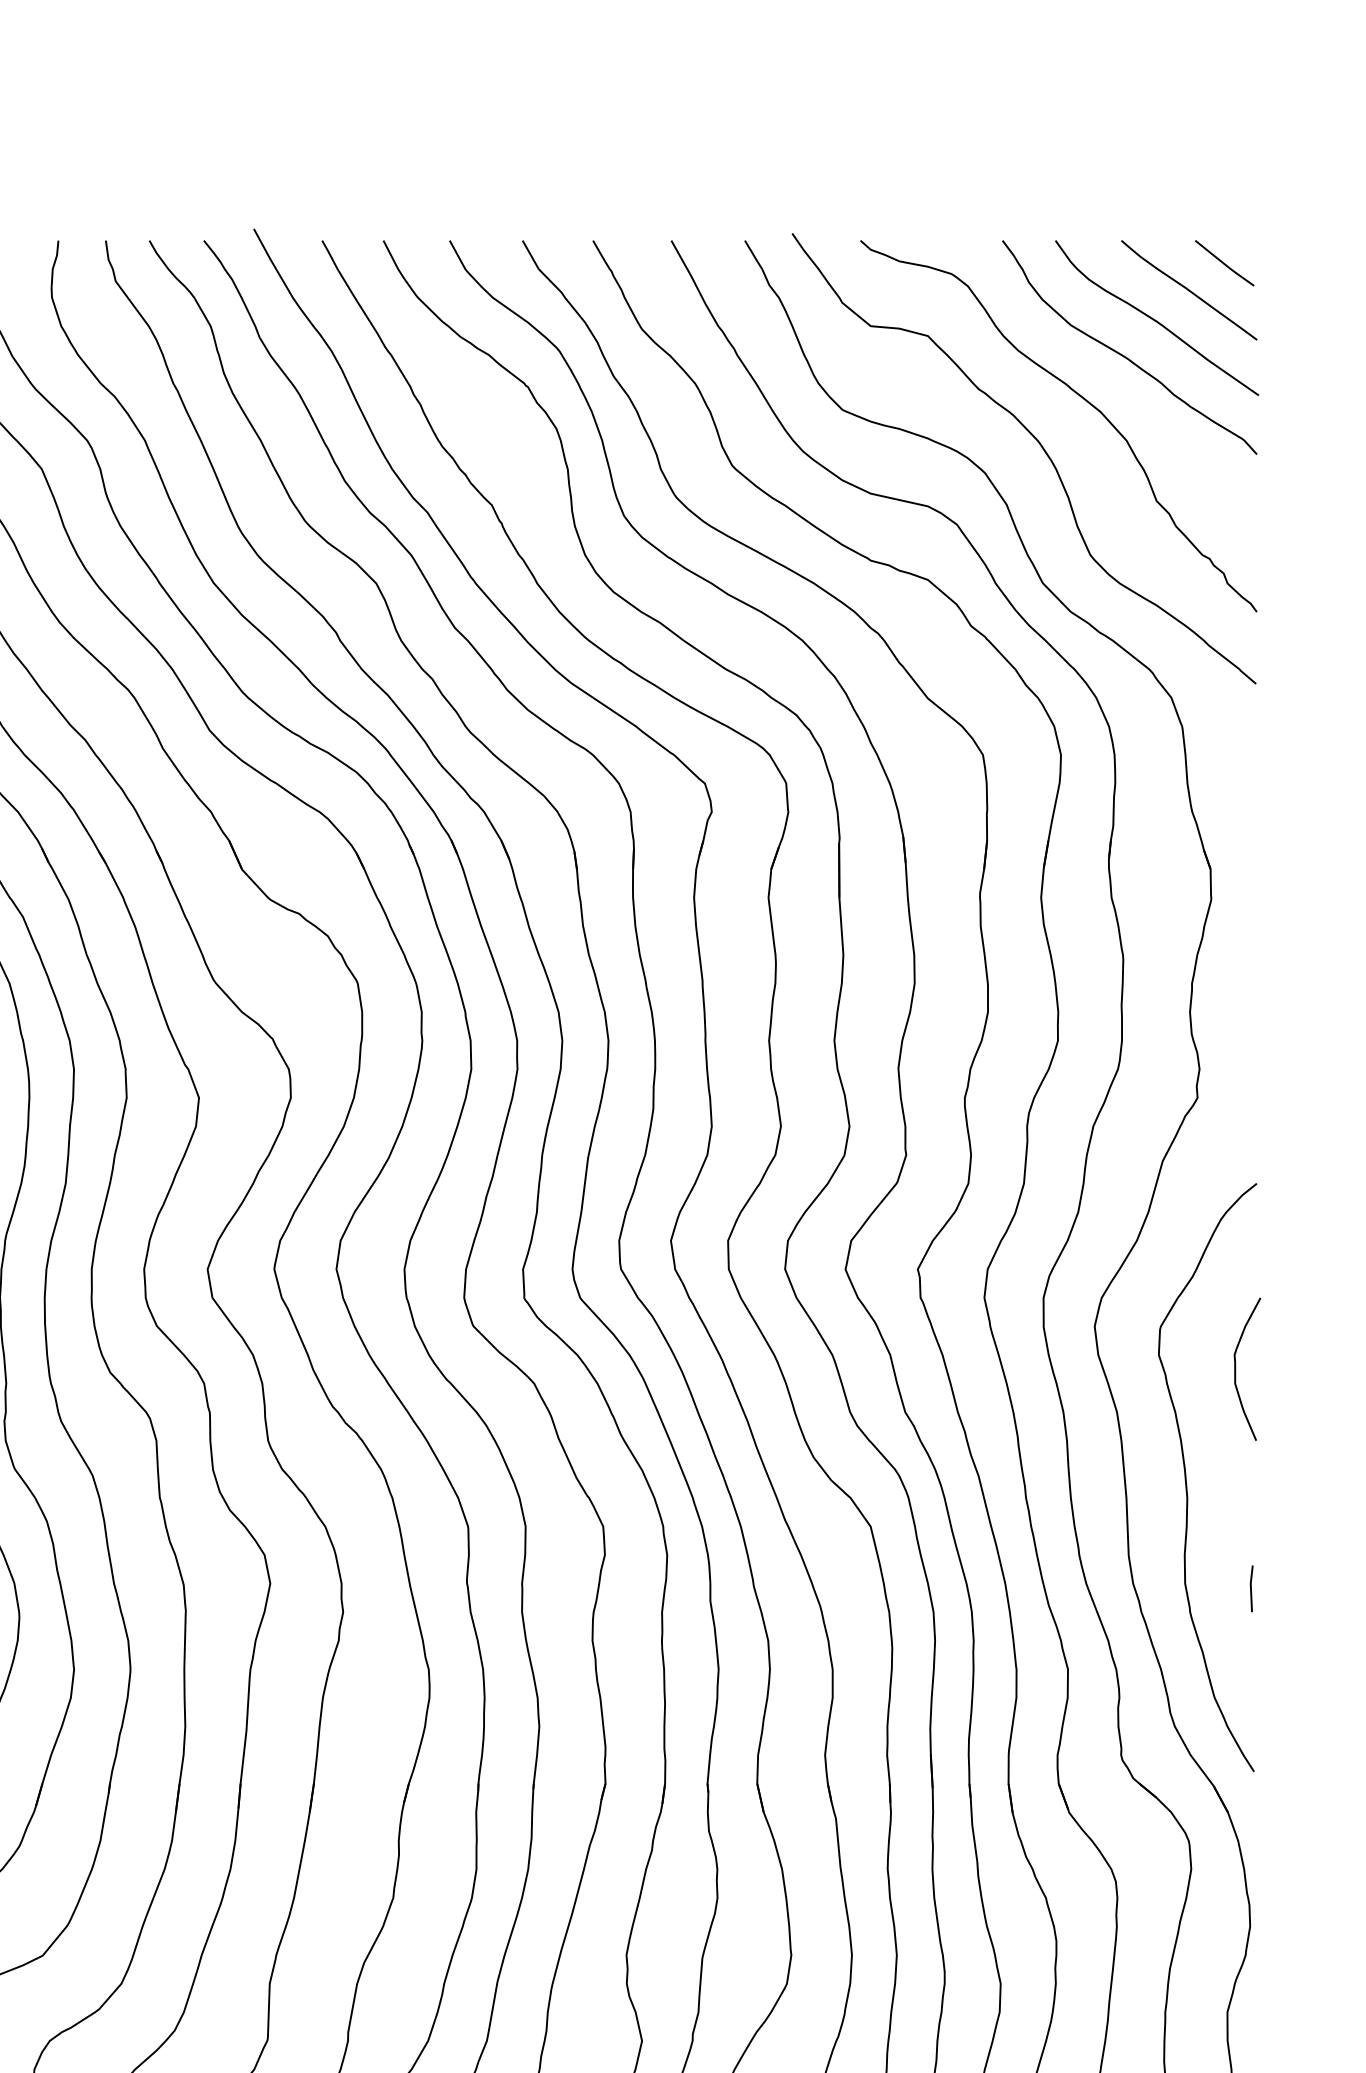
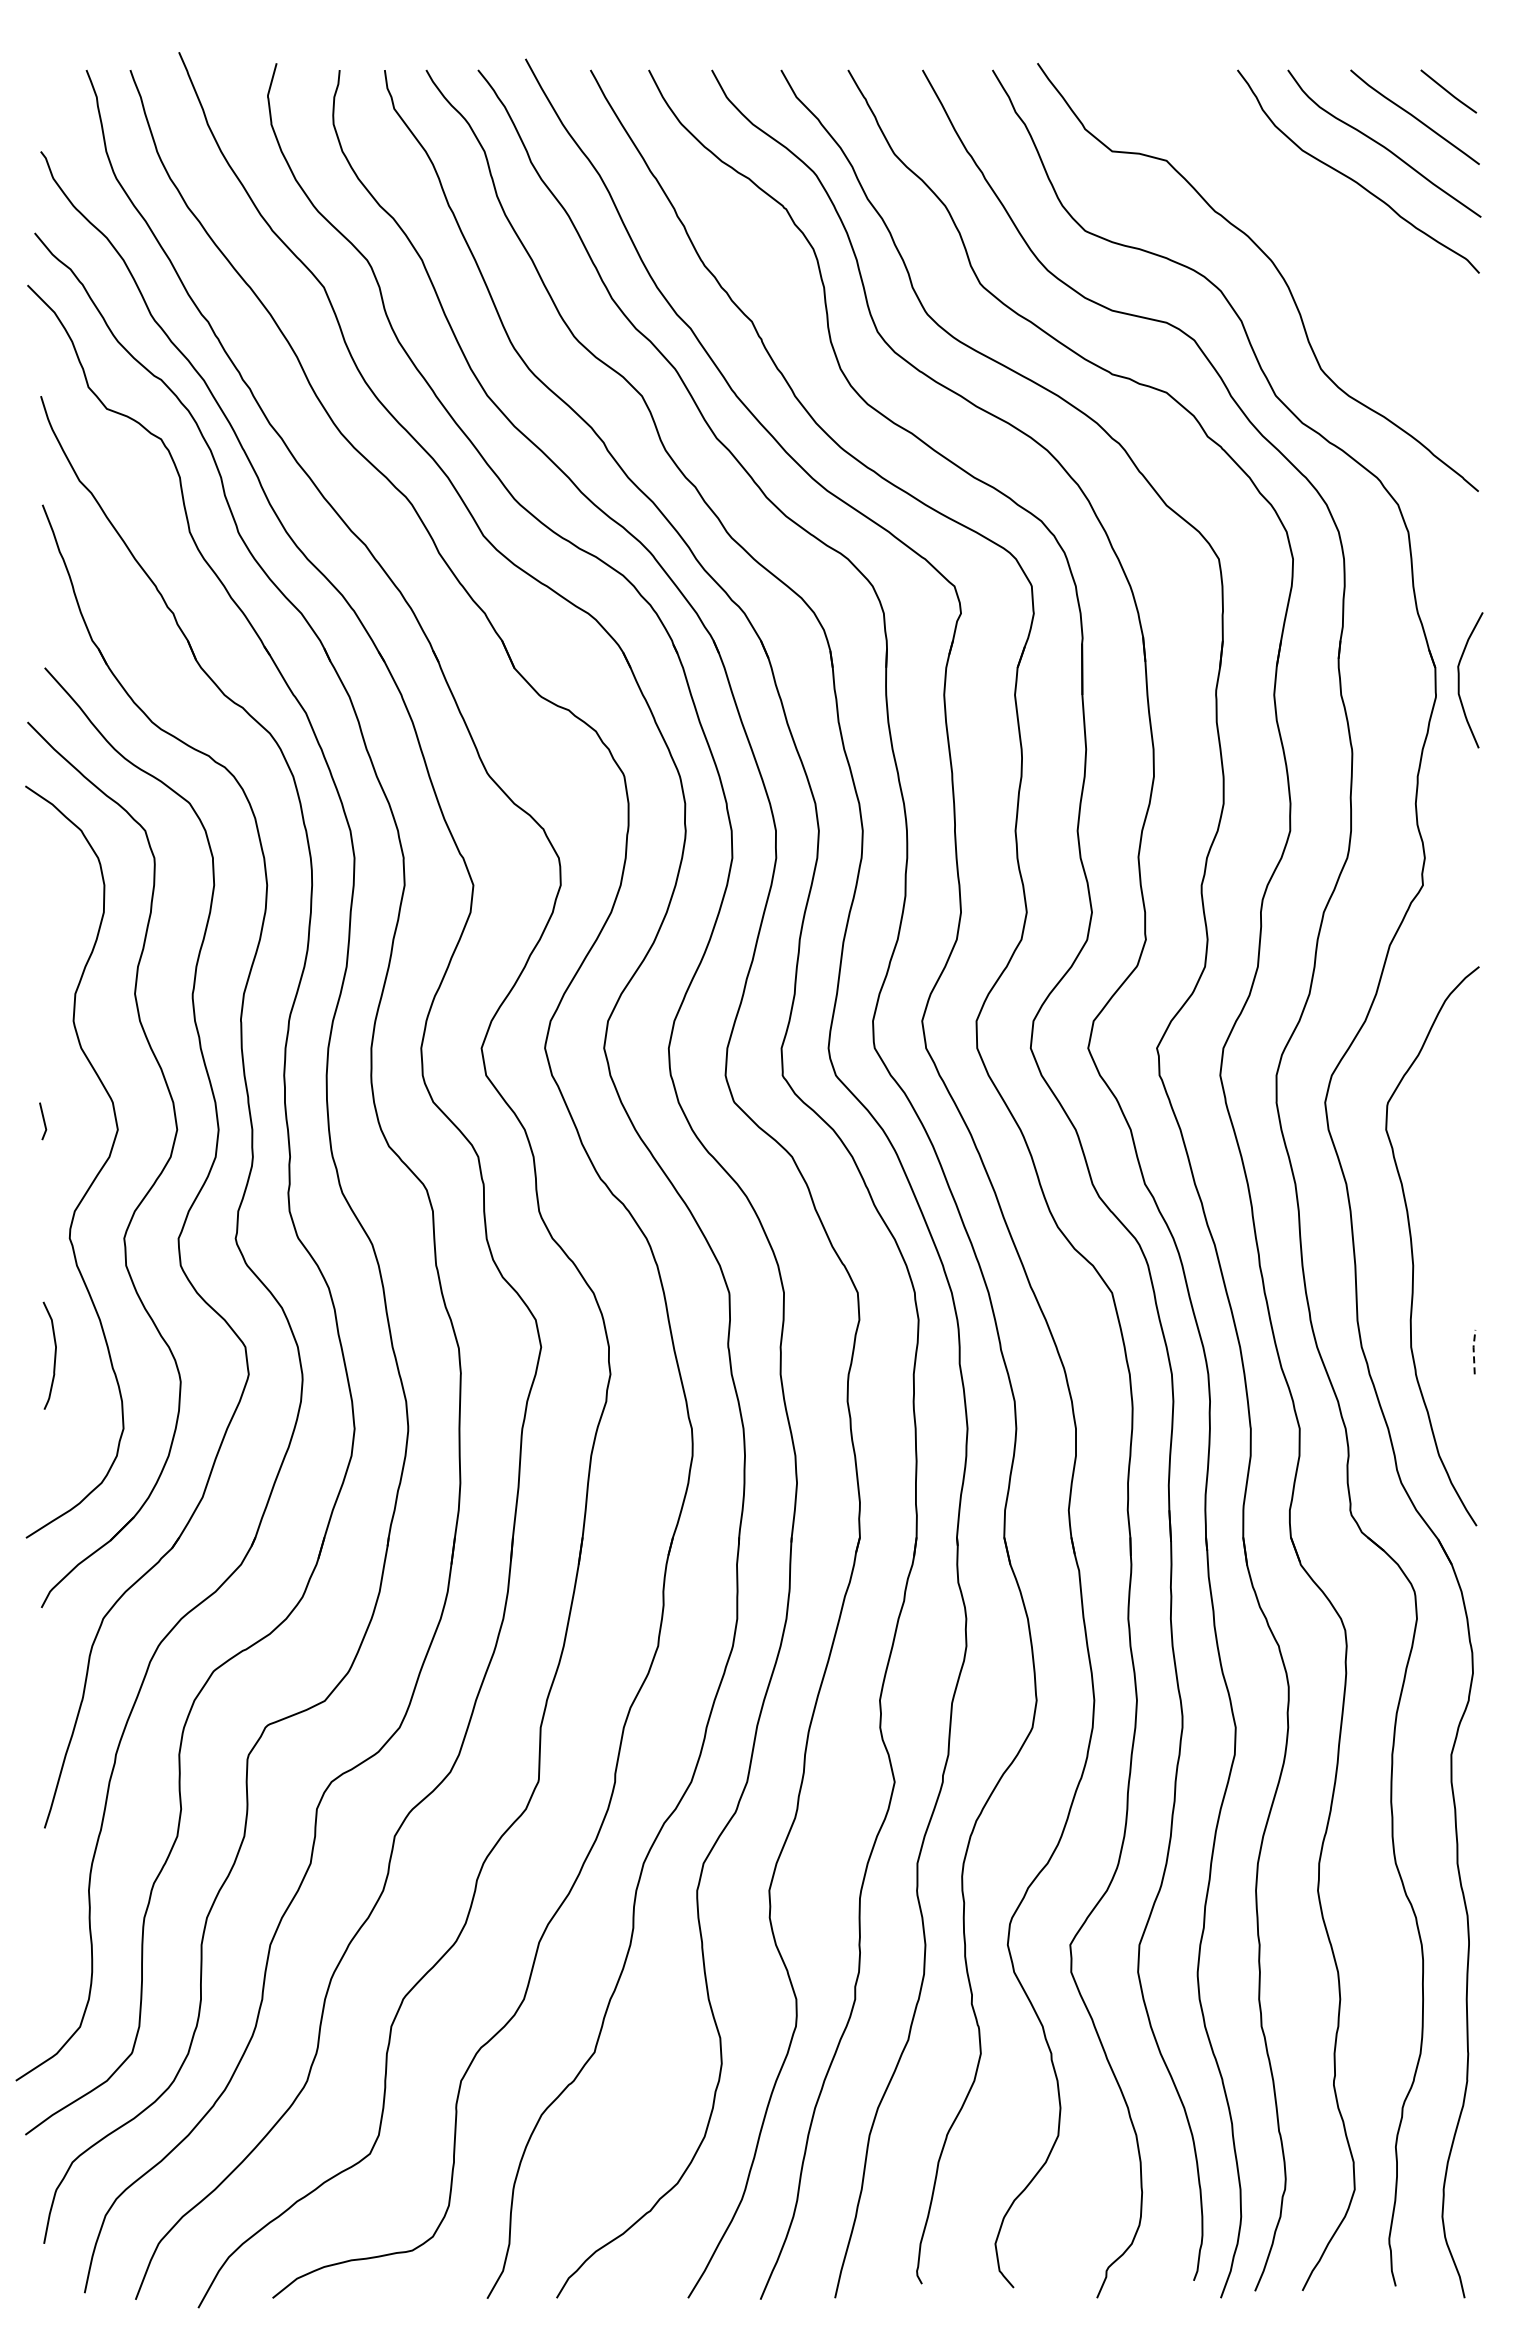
curve: (1079, 396) -> (1310, 218), removed
curve: (1235, 1369) -> (1459, 680), moved
line: (1250, 1588) -> (1473, 1351), solid -> dashed

